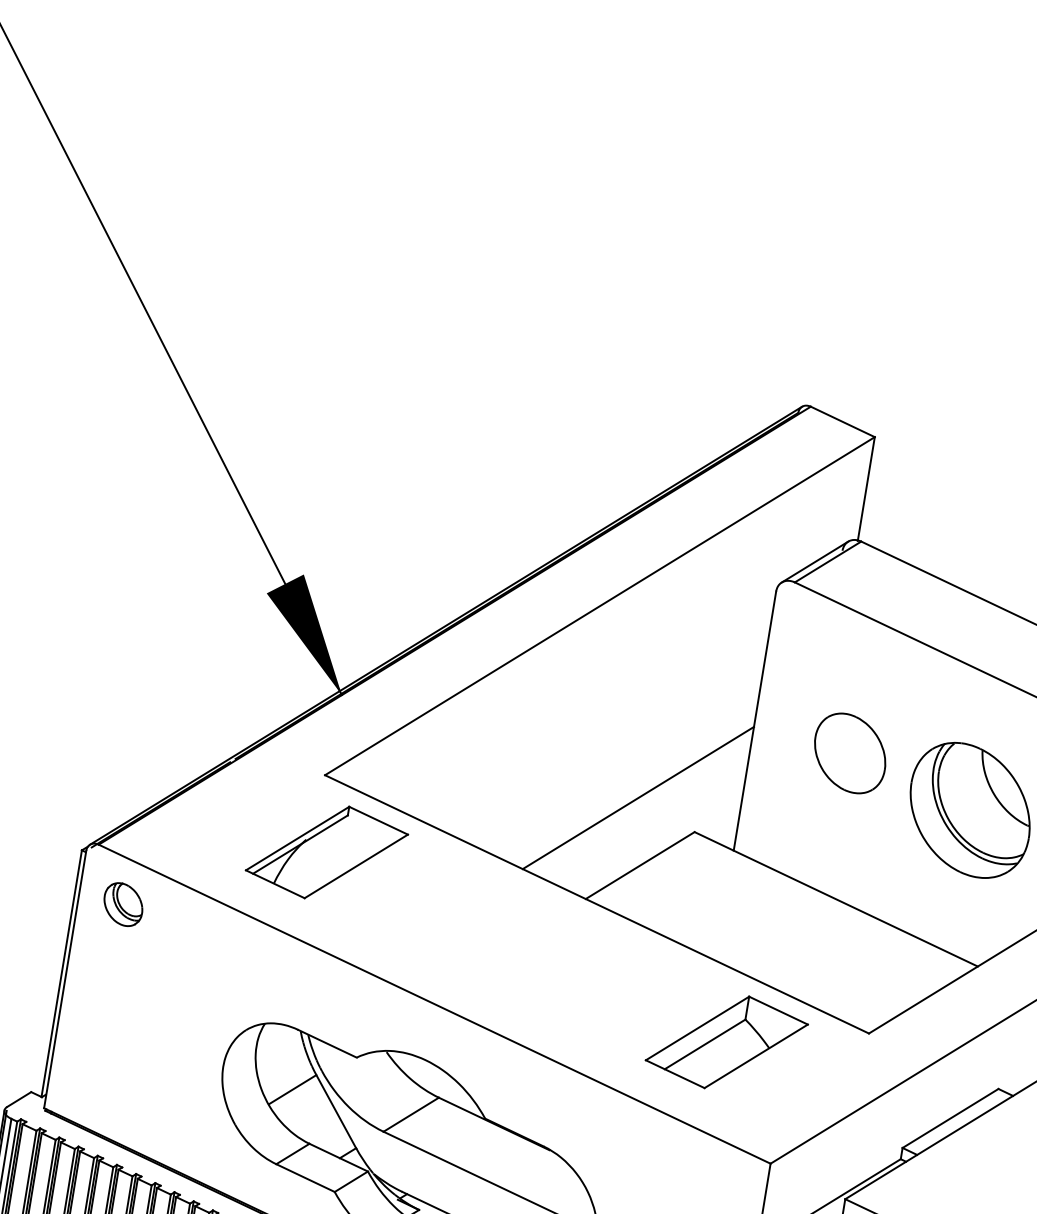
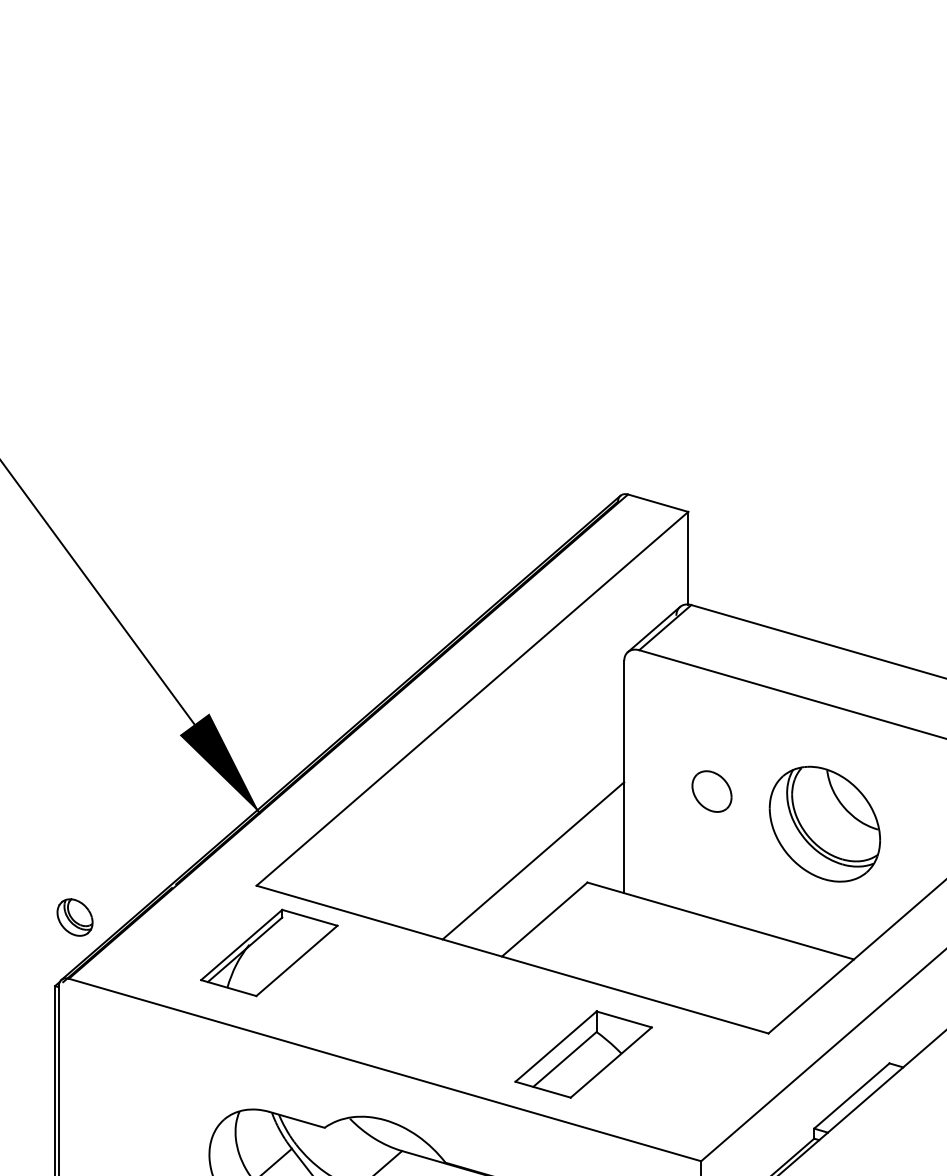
part: (849, 753) -> (711, 791), size x0.6
part: (122, 904) -> (74, 917), moved
part: (726, 1042) -> (583, 1054), moved

